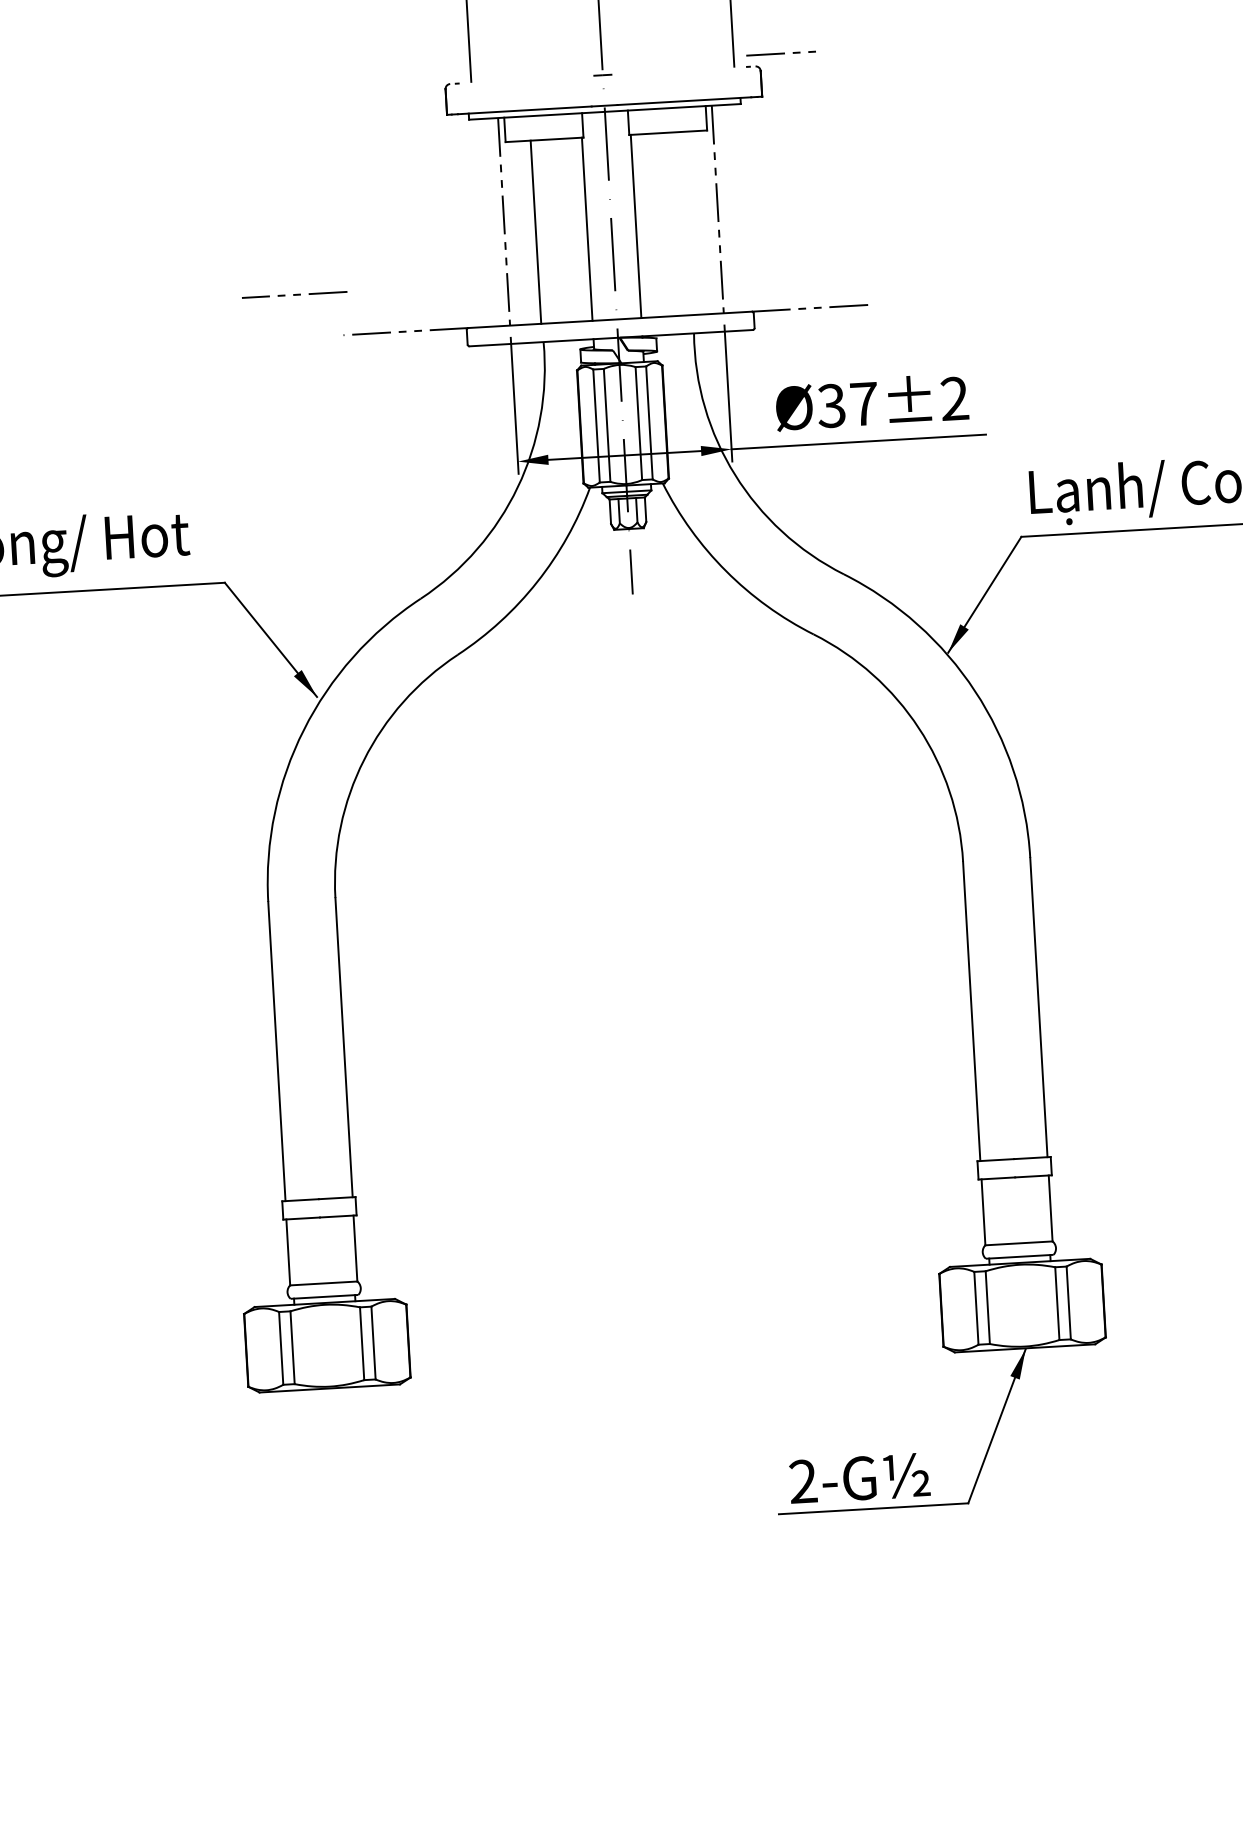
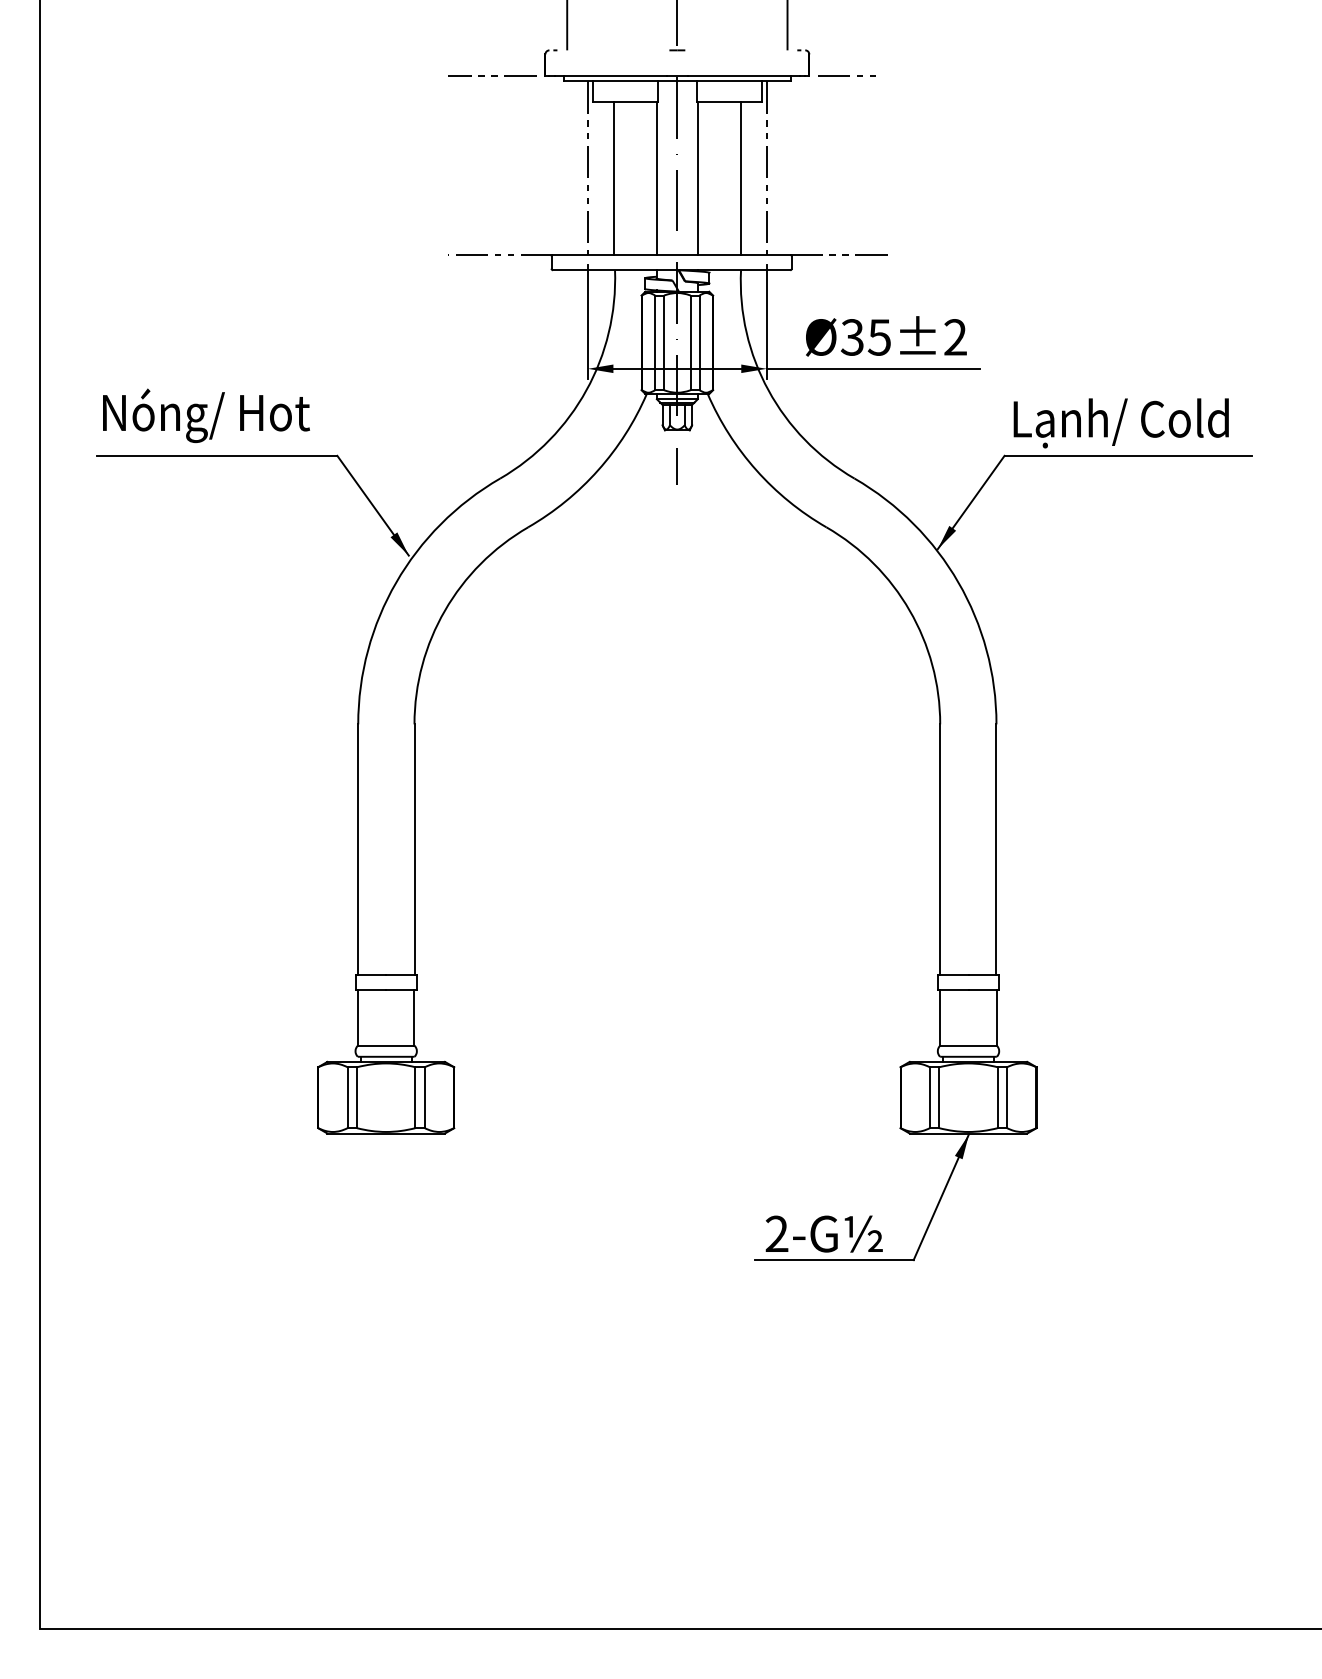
line: (780, 53) -> (846, 75), moved
line: (686, 222) -> (740, 177), added
line: (294, 294) -> (492, 75), moved
text: (863, 404) -> (879, 337), Ø37±2 -> Ø35±2

